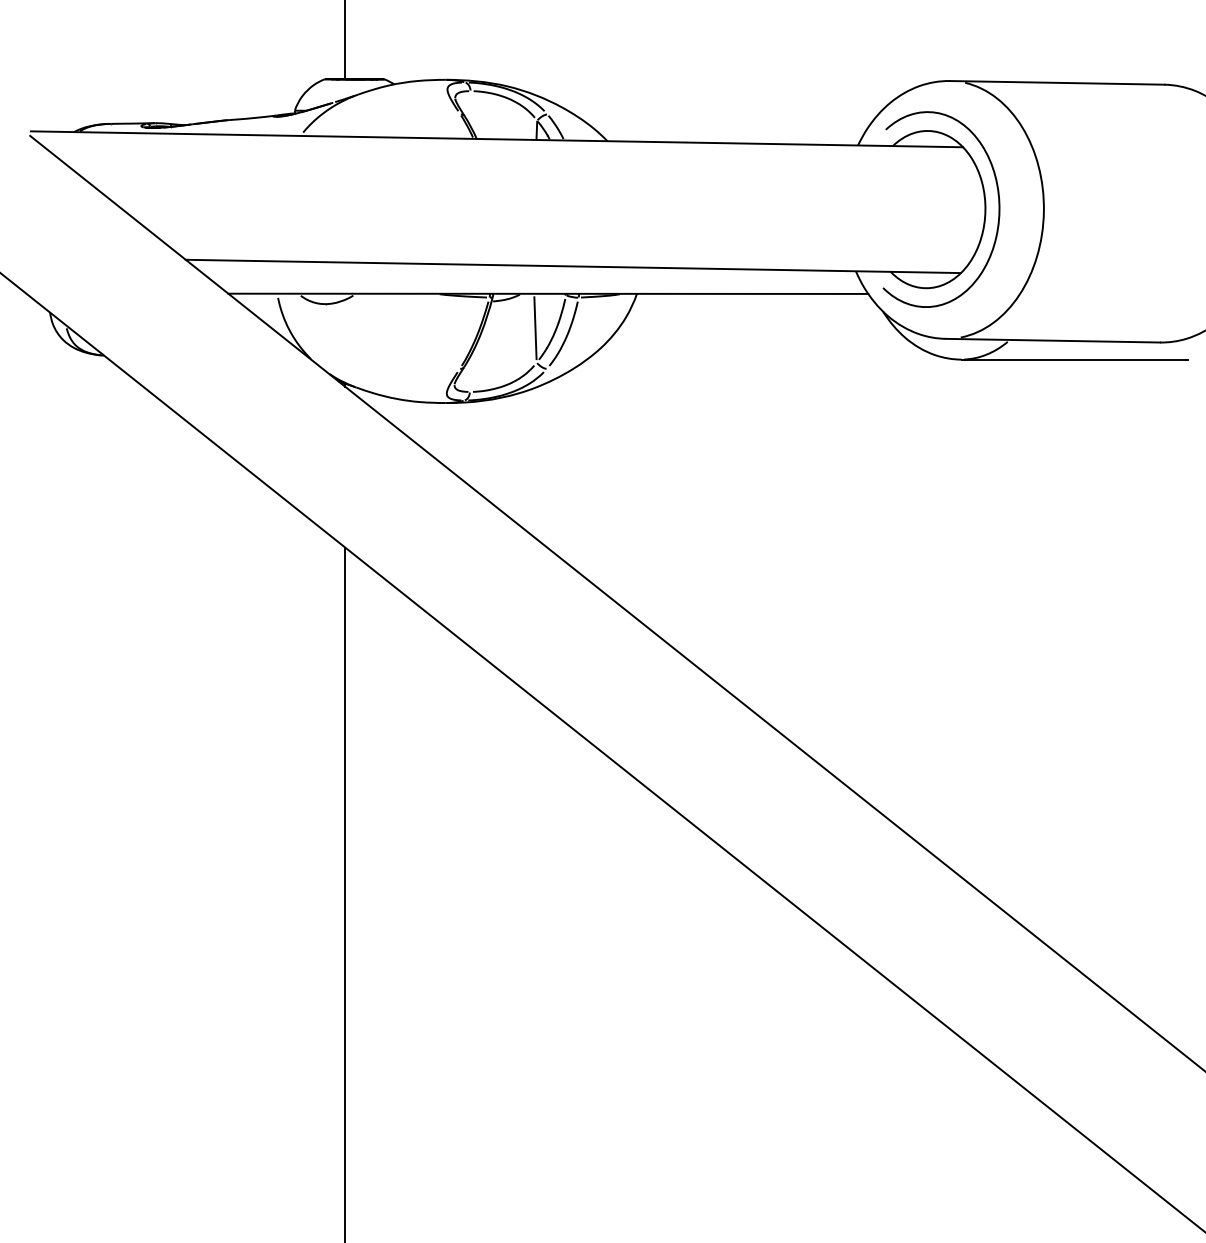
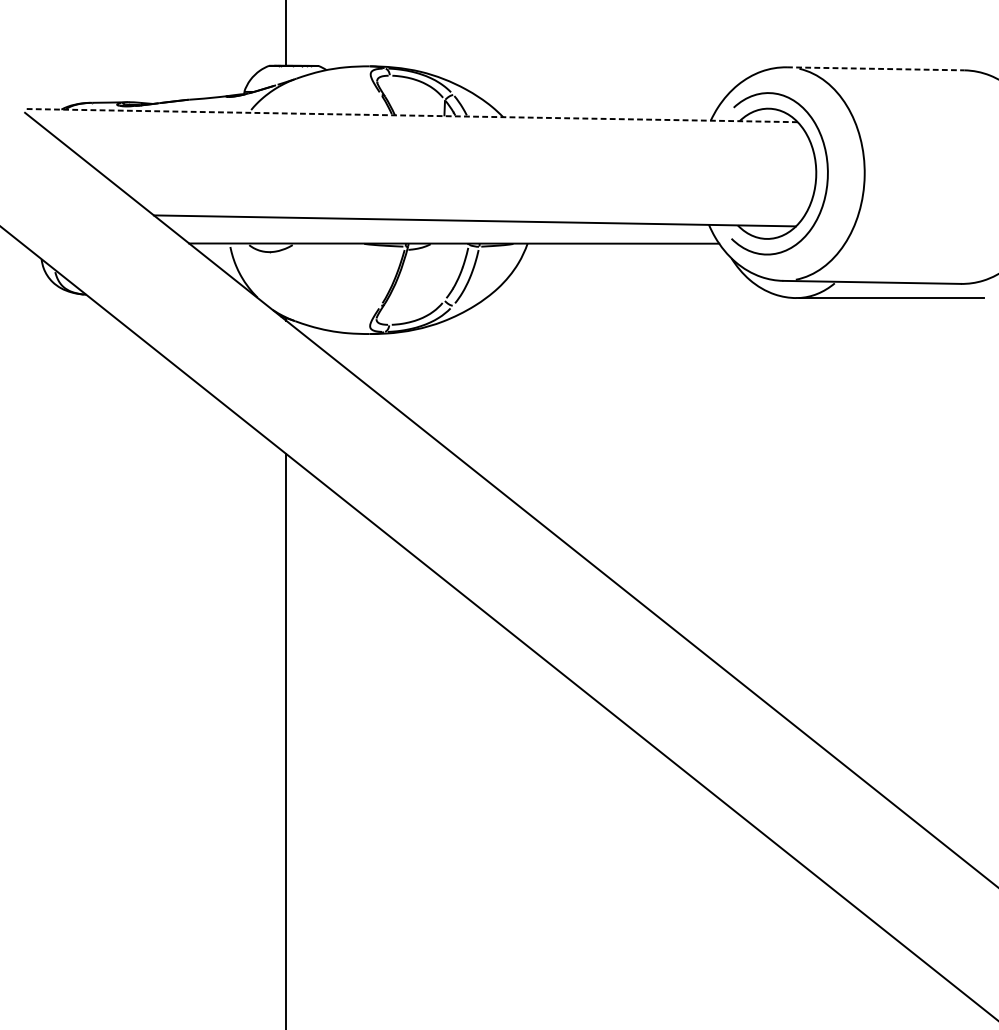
line: (1057, 82) -> (875, 68), solid -> dashed
line: (496, 139) -> (411, 115), solid -> dashed
line: (535, 328) -> (443, 272), removed

